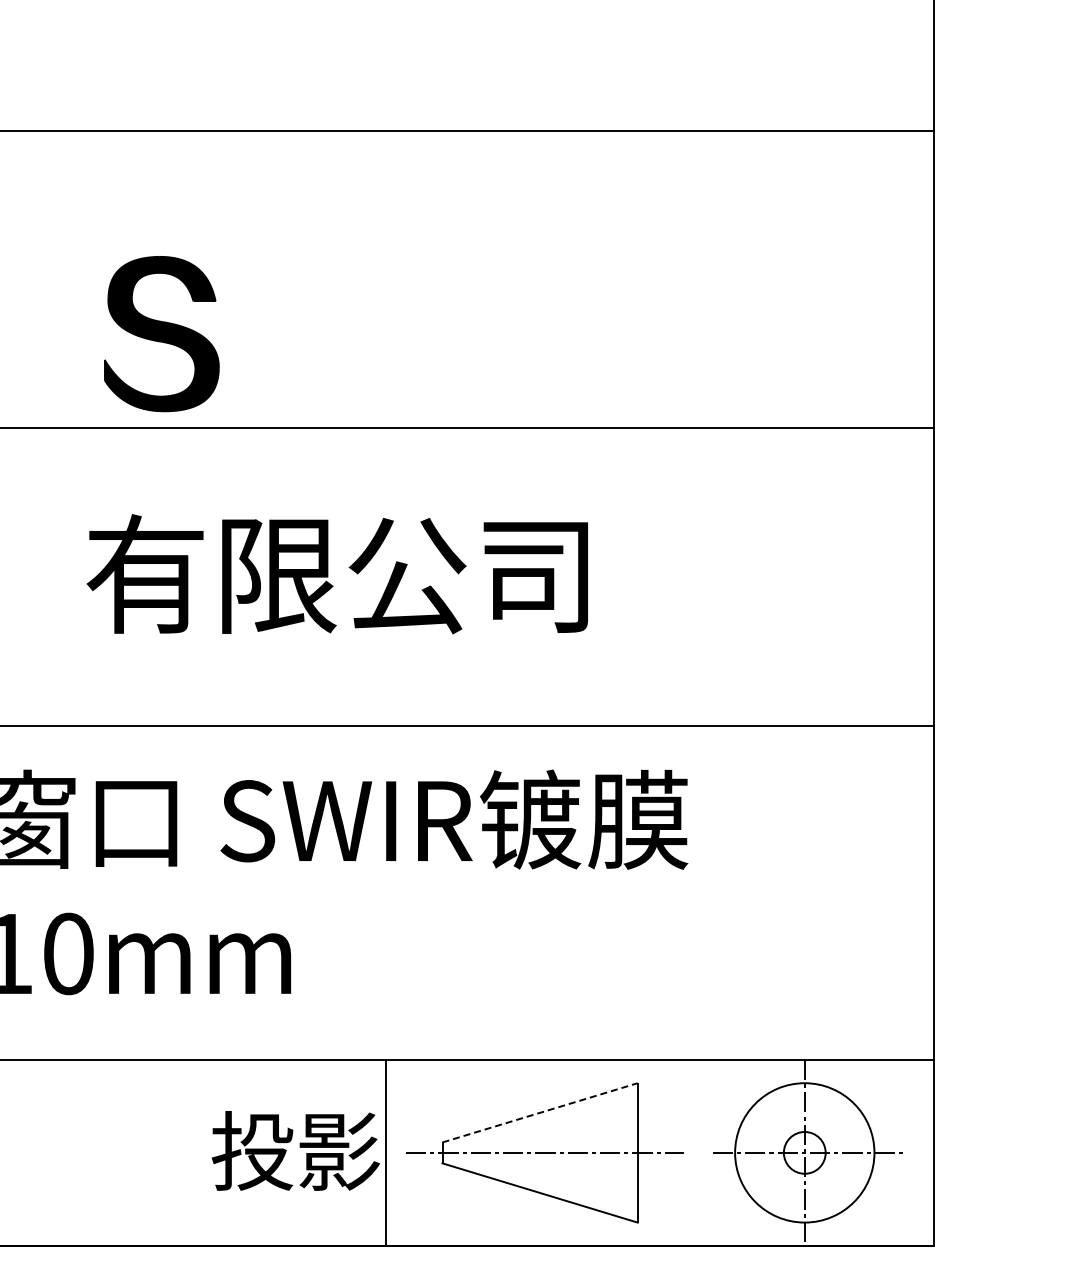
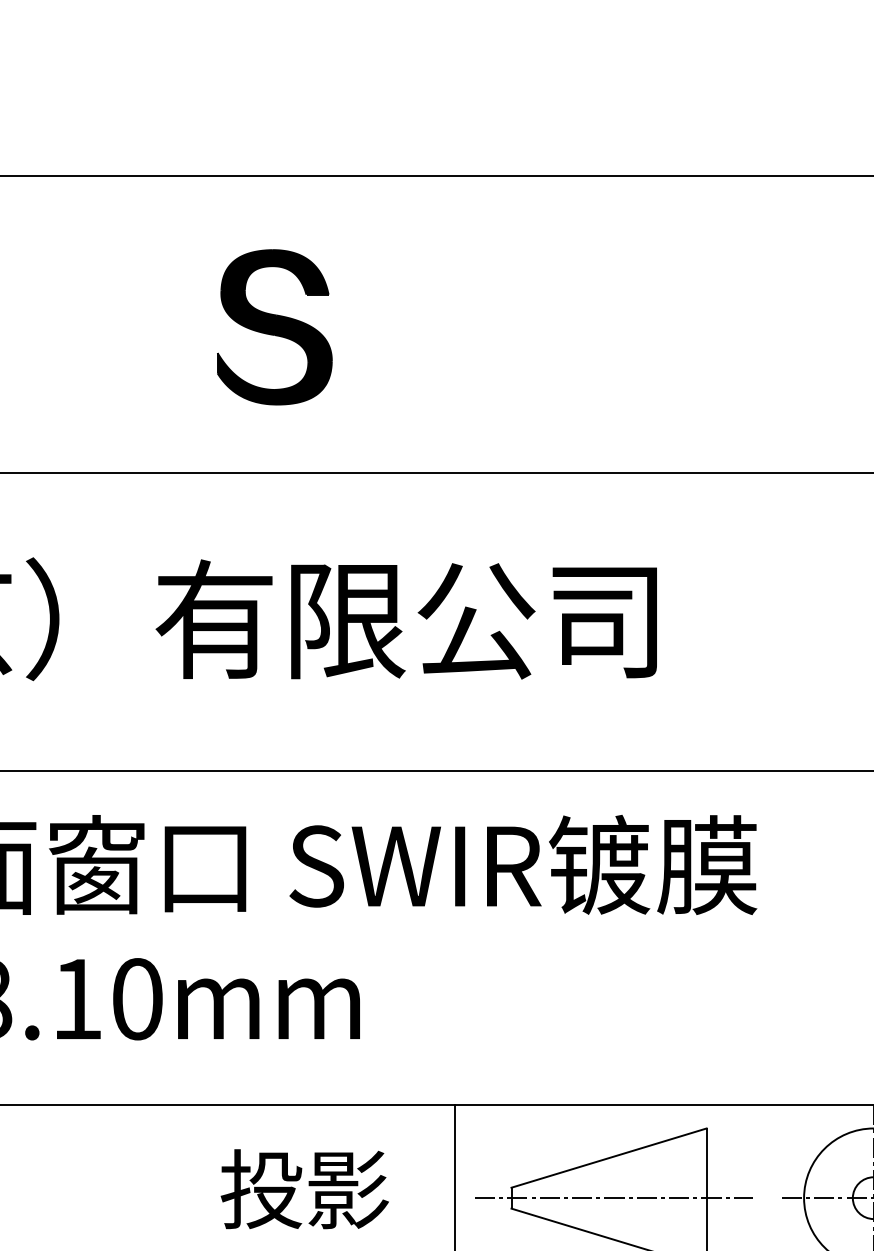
part: (161, 334) -> (274, 327), moved
line: (540, 1112) -> (609, 1157), dashed -> solid
text: (295, 1150) -> (304, 1188), moved

